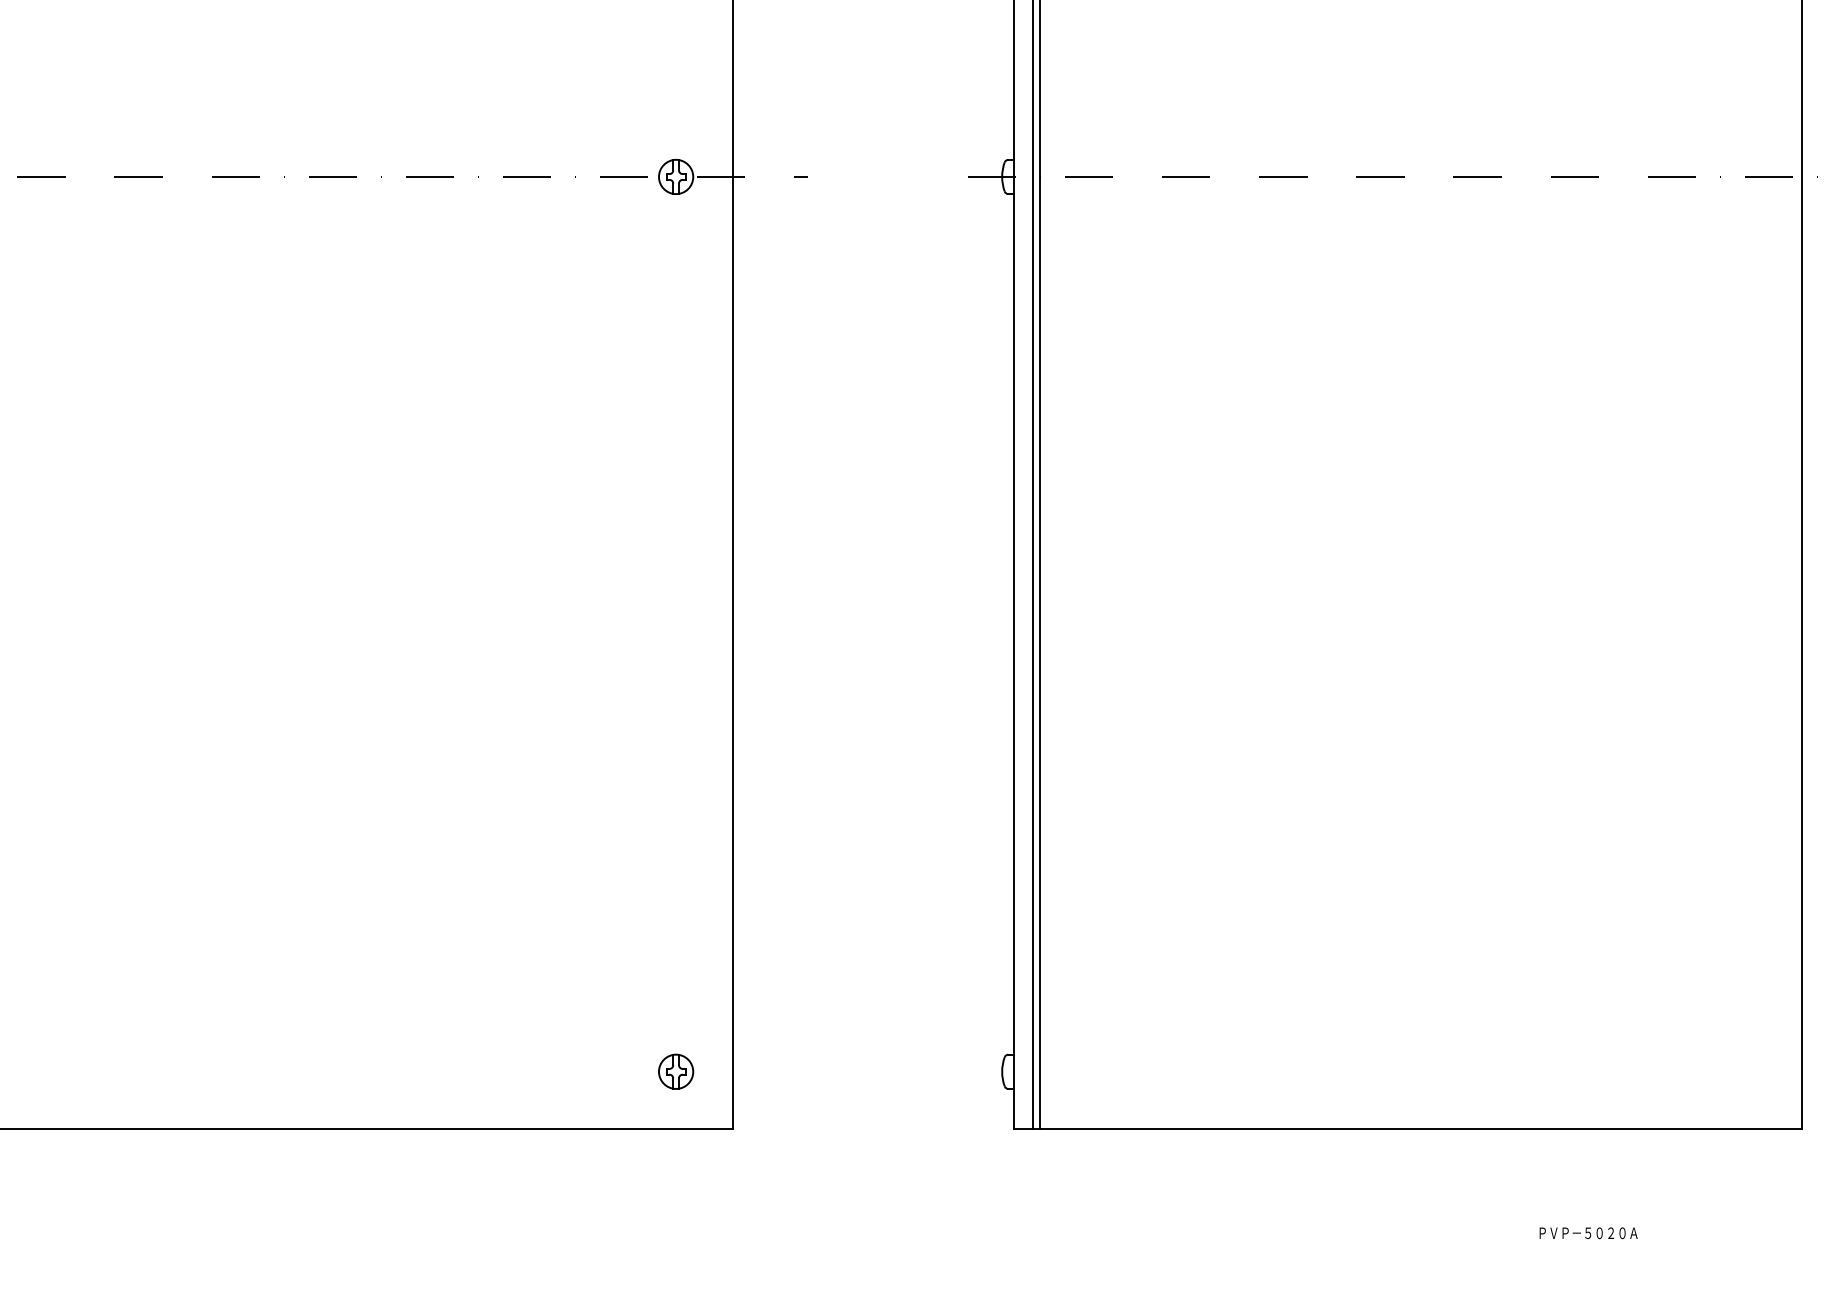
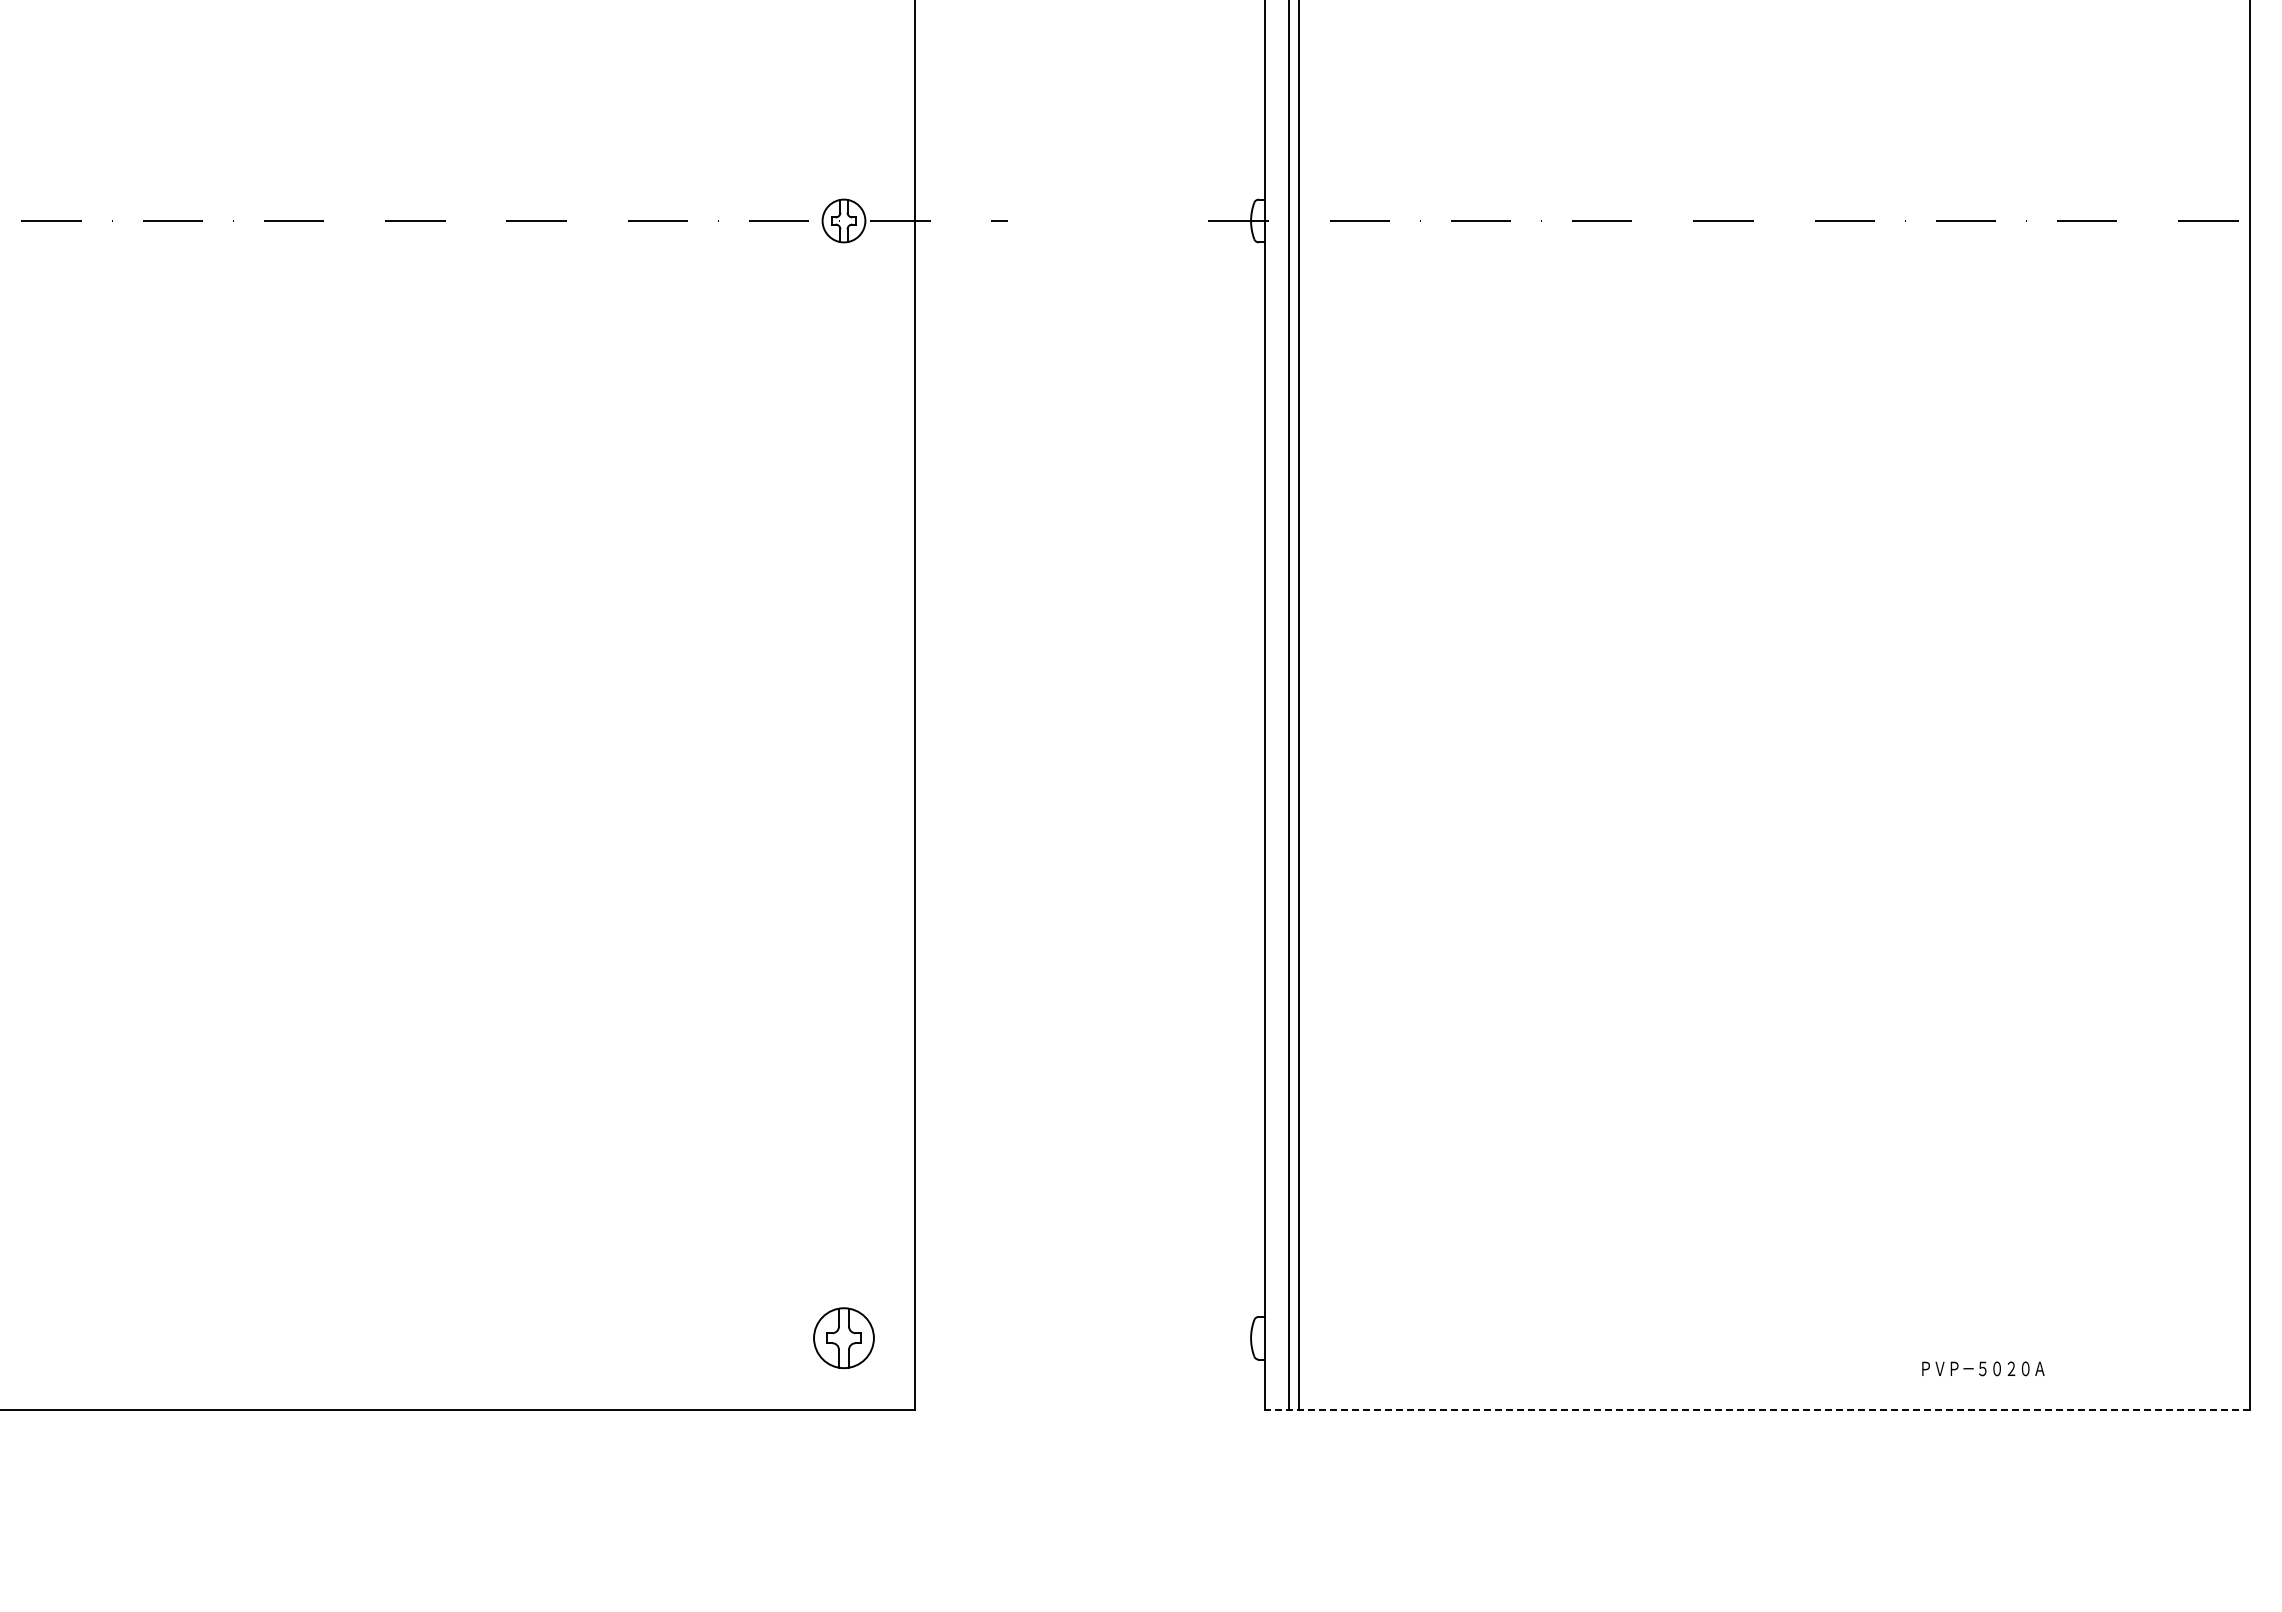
part: (675, 1071) -> (843, 1338), size x1.4
line: (1406, 1128) -> (1756, 1409), solid -> dashed
text: (1588, 1232) -> (1983, 1368), moved

